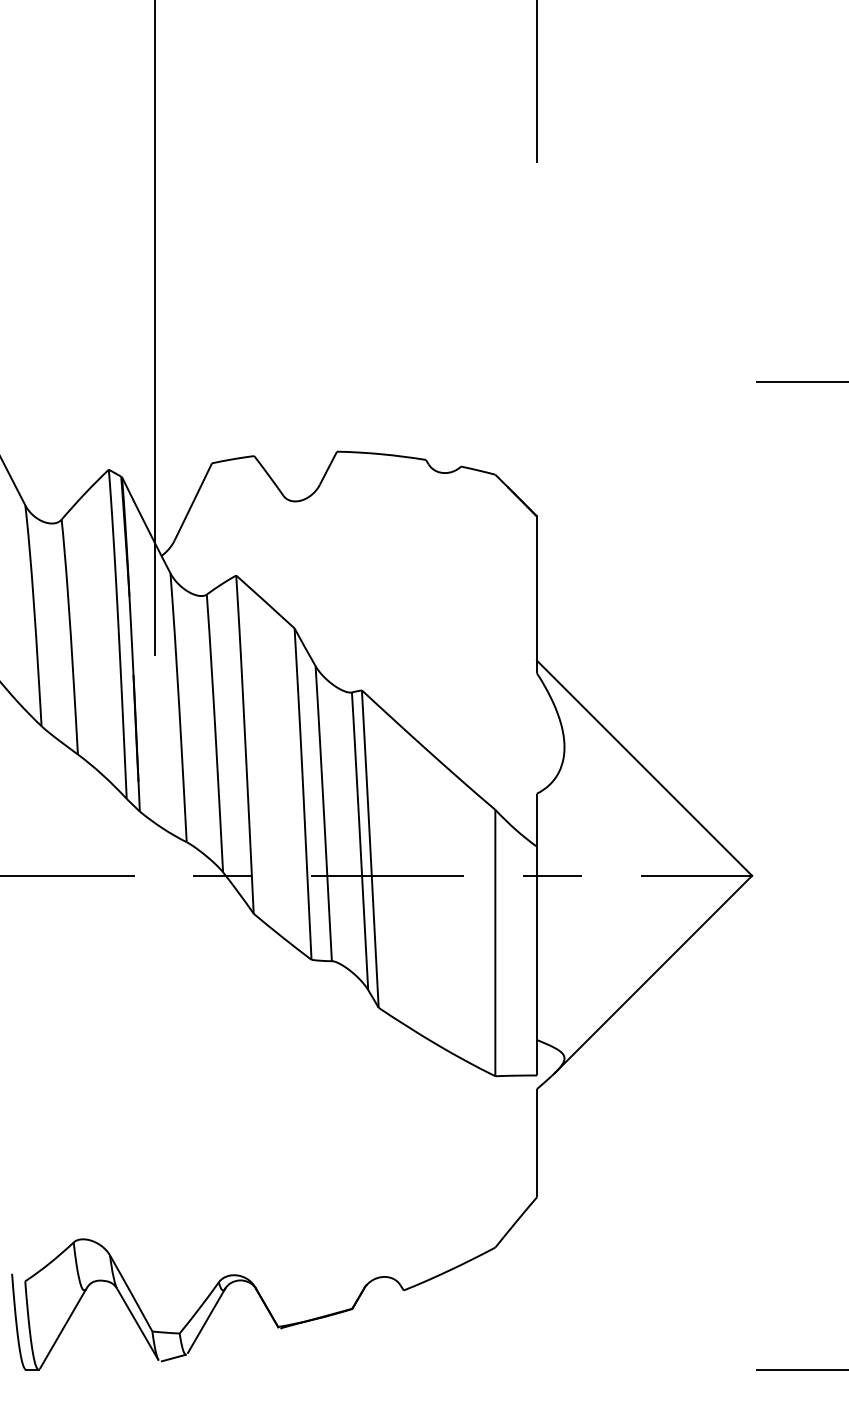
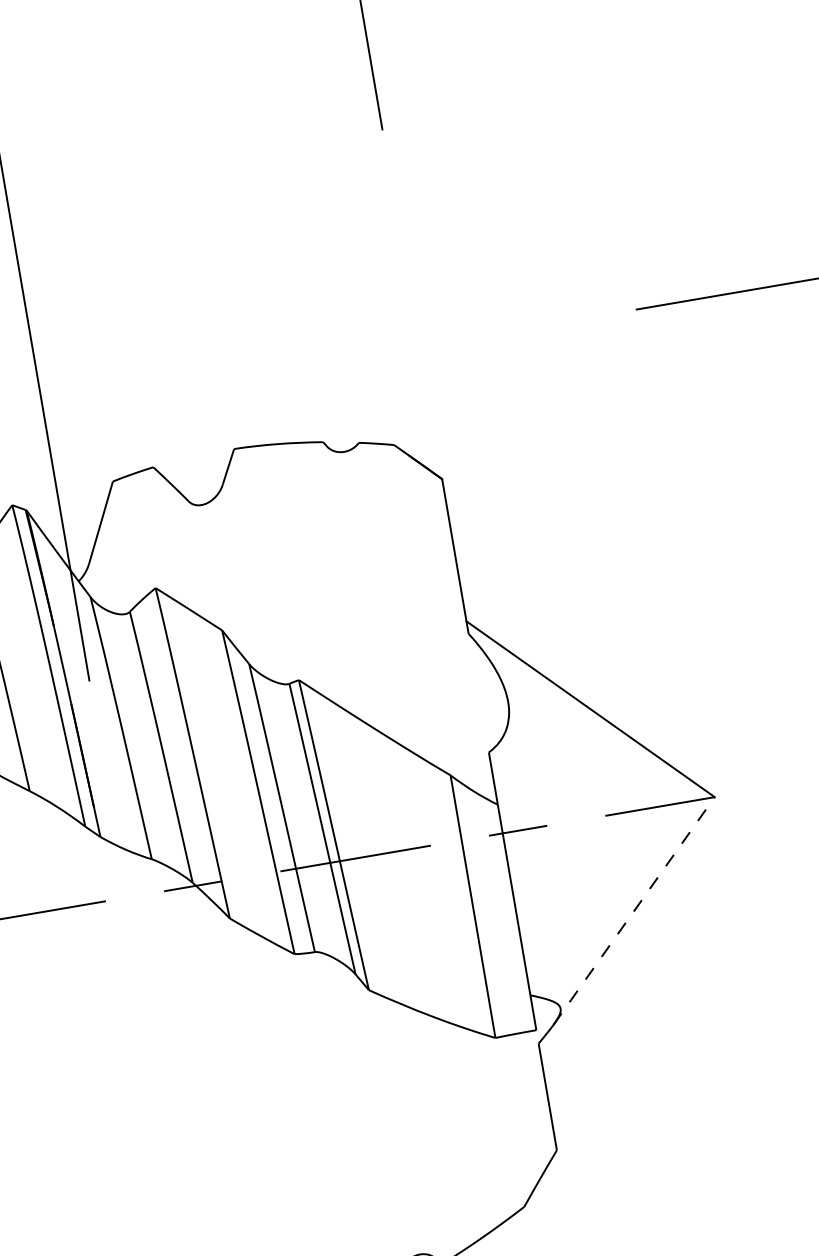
line: (653, 974) -> (634, 911), solid -> dashed

